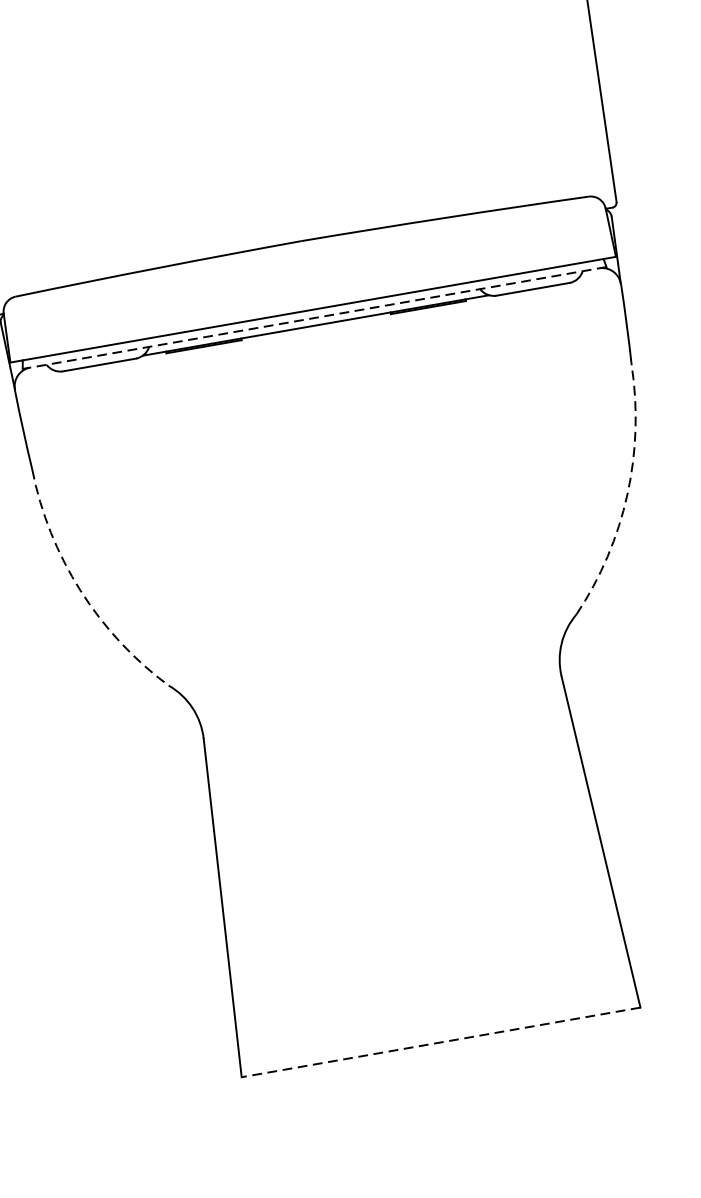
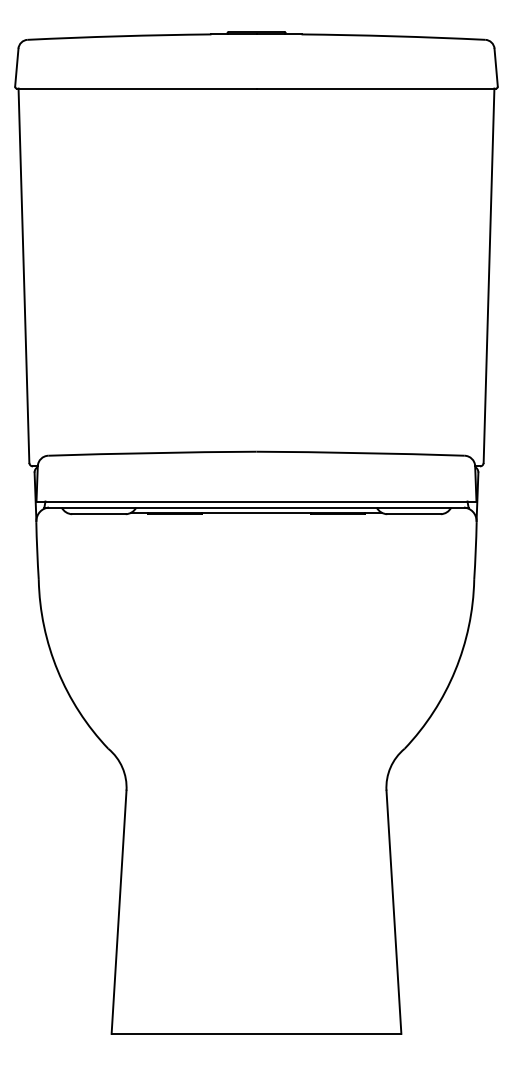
line: (313, 318) -> (255, 507), dashed -> solid
arc: (627, 494) -> (455, 670), dashed -> solid
arc: (79, 590) -> (57, 670), dashed -> solid
line: (440, 1041) -> (256, 1033), dashed -> solid

